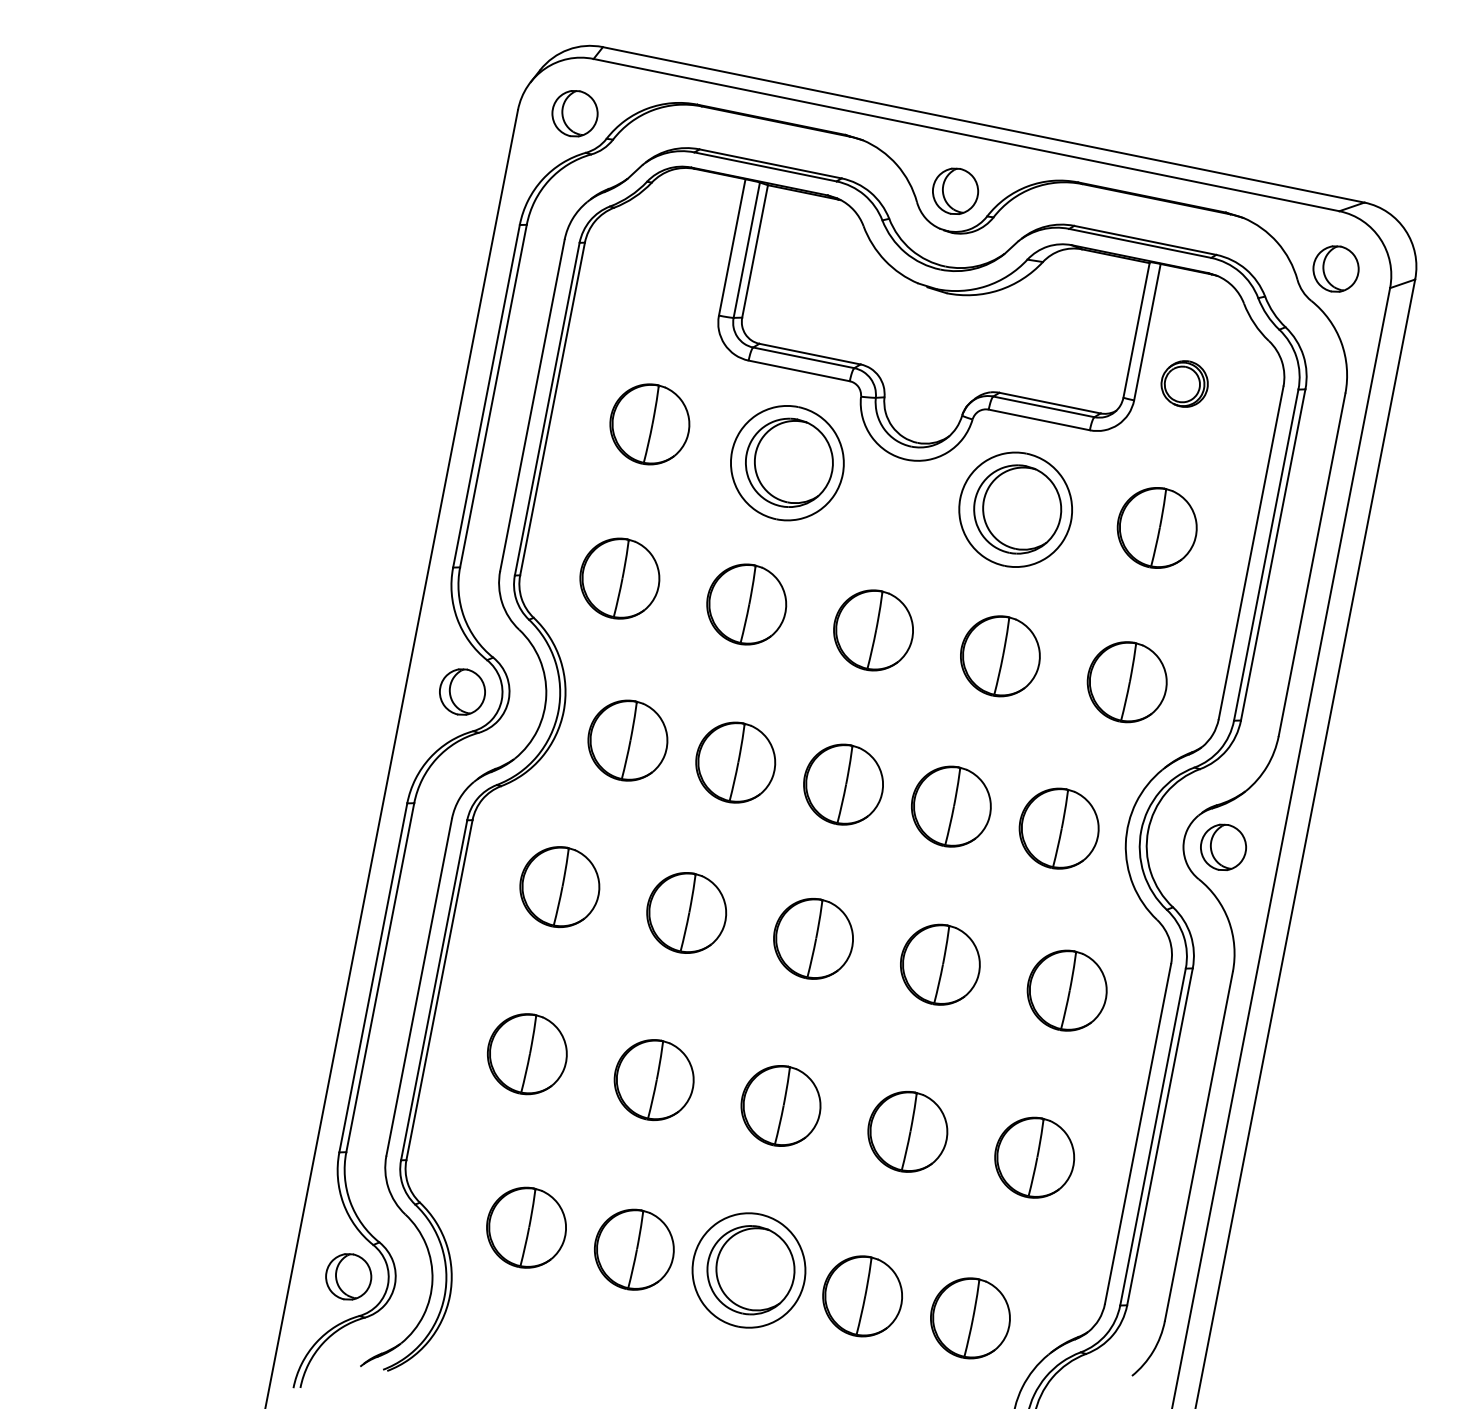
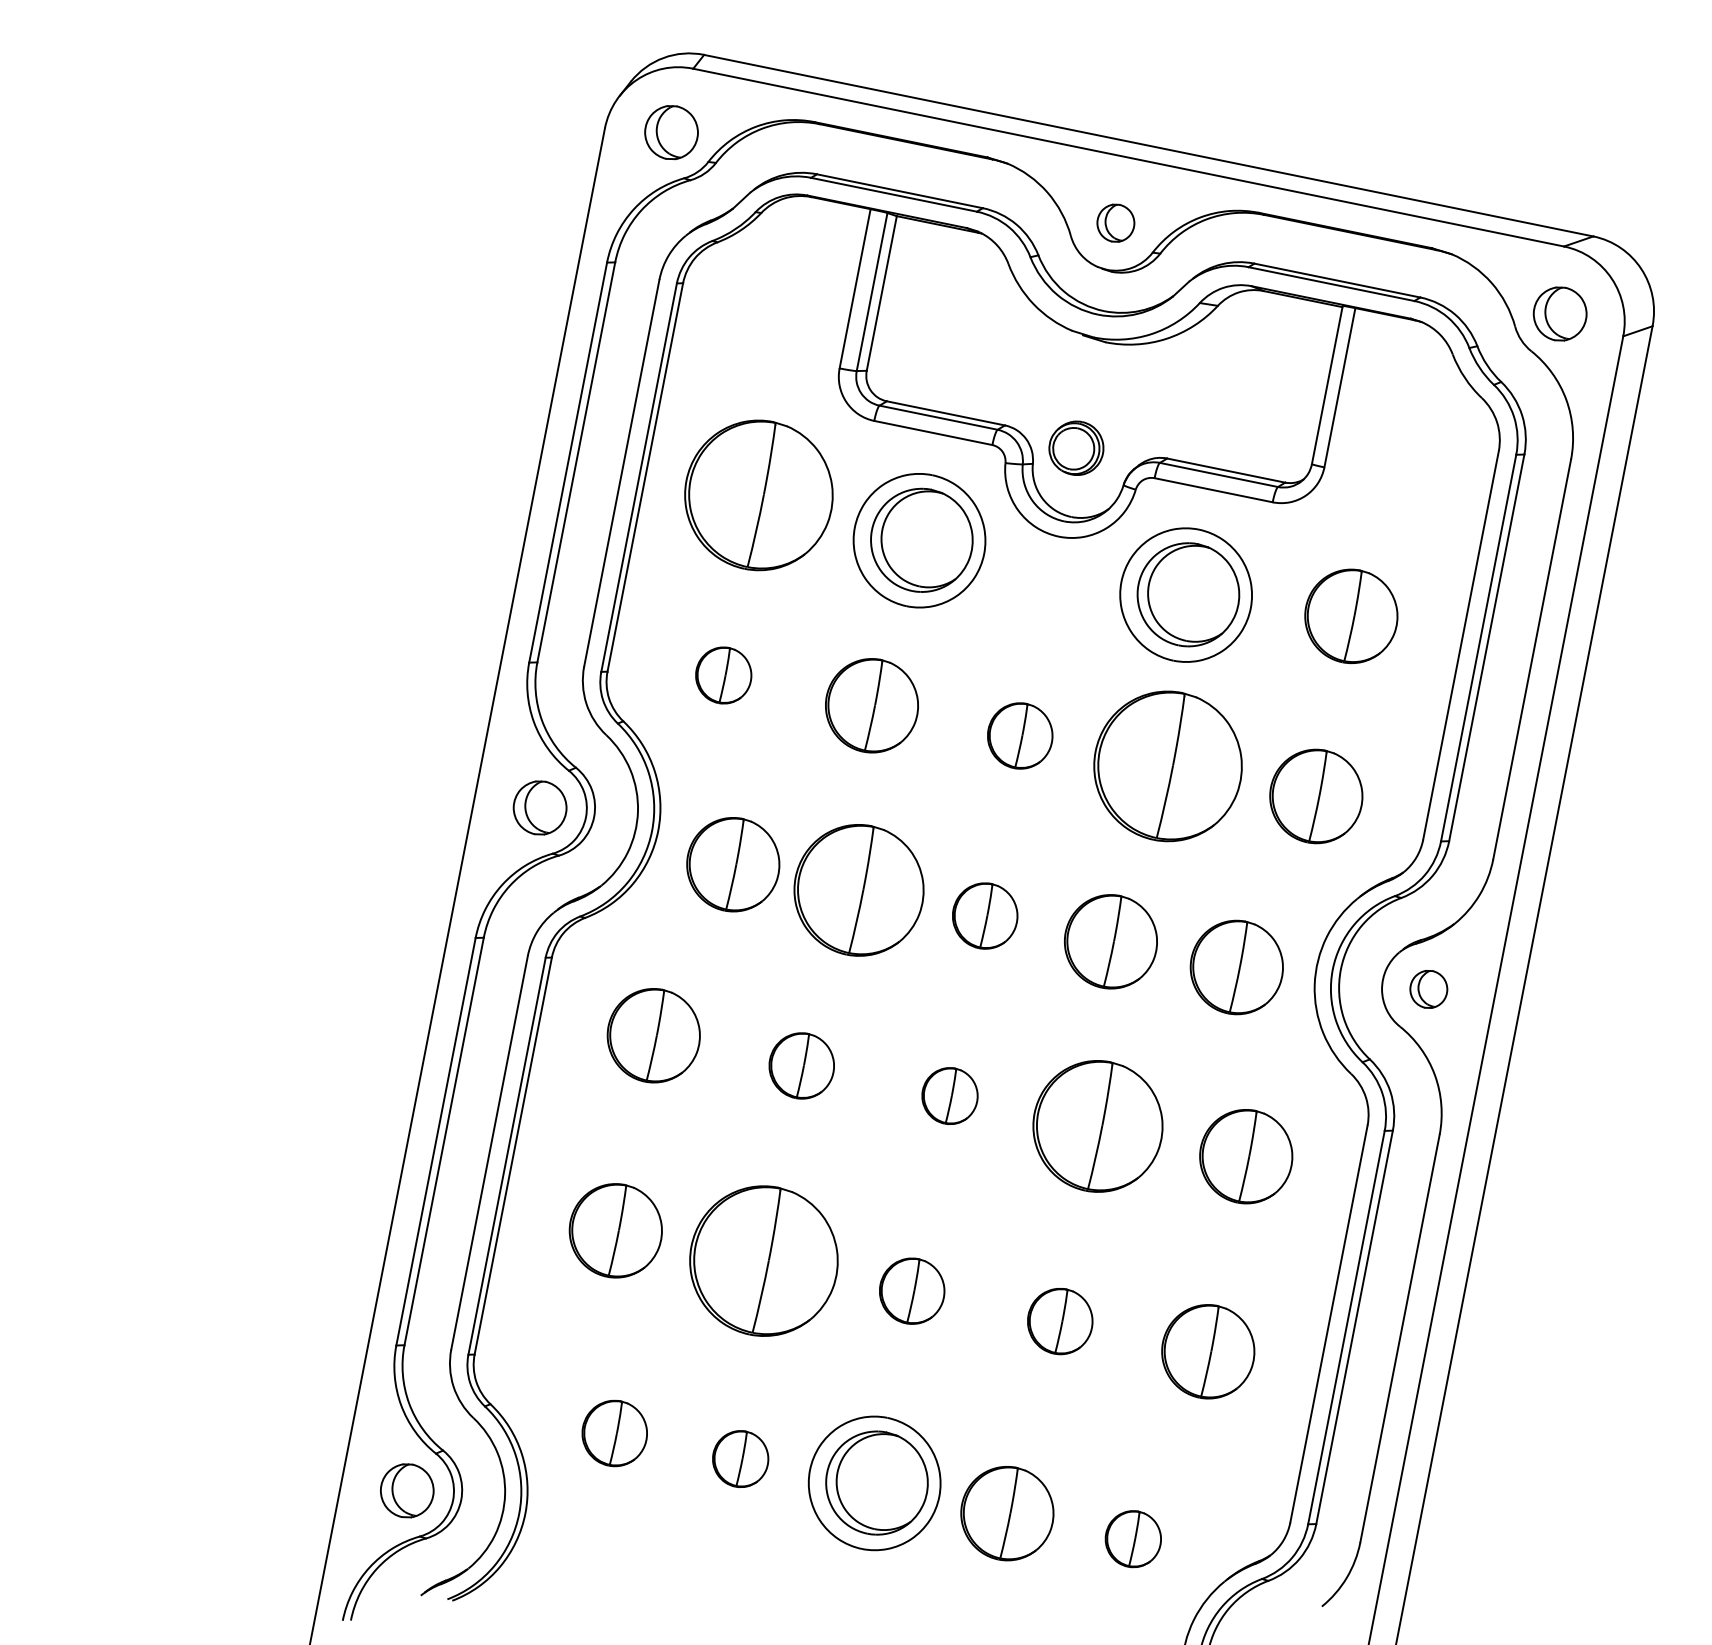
part: (955, 190) -> (1115, 222), size x0.7
part: (1184, 383) -> (1076, 447), moved
part: (649, 424) -> (758, 495), size x1.6
part: (619, 578) -> (723, 675), size x0.6
part: (873, 629) -> (1020, 735), size x0.7
part: (1000, 655) -> (1168, 765), size x1.6
part: (735, 762) -> (859, 890), size x1.4
part: (843, 784) -> (985, 915), size x0.7
part: (1223, 847) -> (1428, 989), size x0.7
part: (686, 912) -> (801, 1065), size x0.7
part: (813, 938) -> (949, 1095), size x0.6
part: (940, 964) -> (1098, 1126), size x1.4
part: (653, 1079) -> (763, 1260), size x1.6
part: (781, 1105) -> (912, 1290), size x0.7
part: (908, 1131) -> (1060, 1321), size x0.7
part: (526, 1227) -> (614, 1433), size x0.7
part: (634, 1249) -> (740, 1458), size x0.6
part: (970, 1317) -> (1133, 1538), size x0.6

